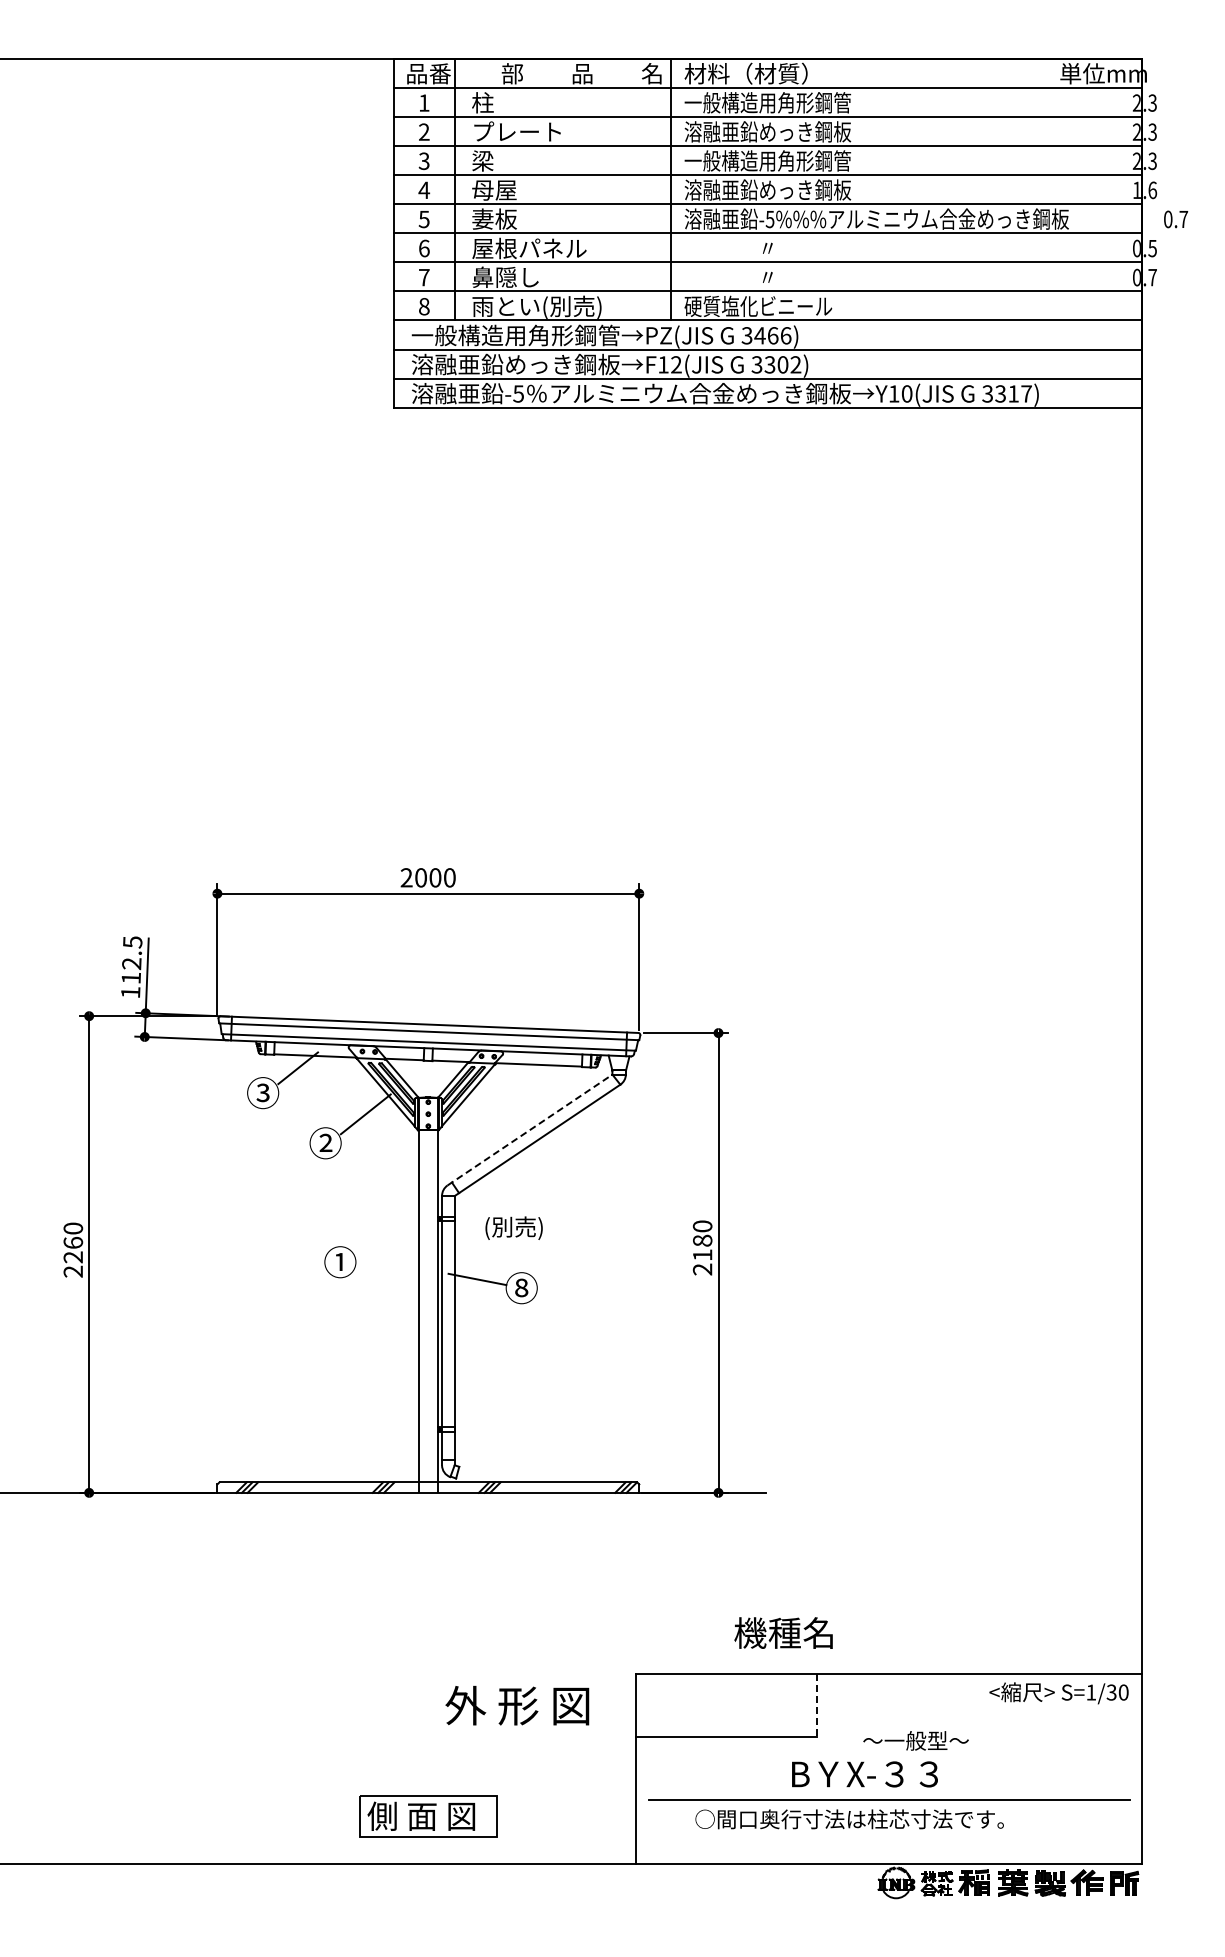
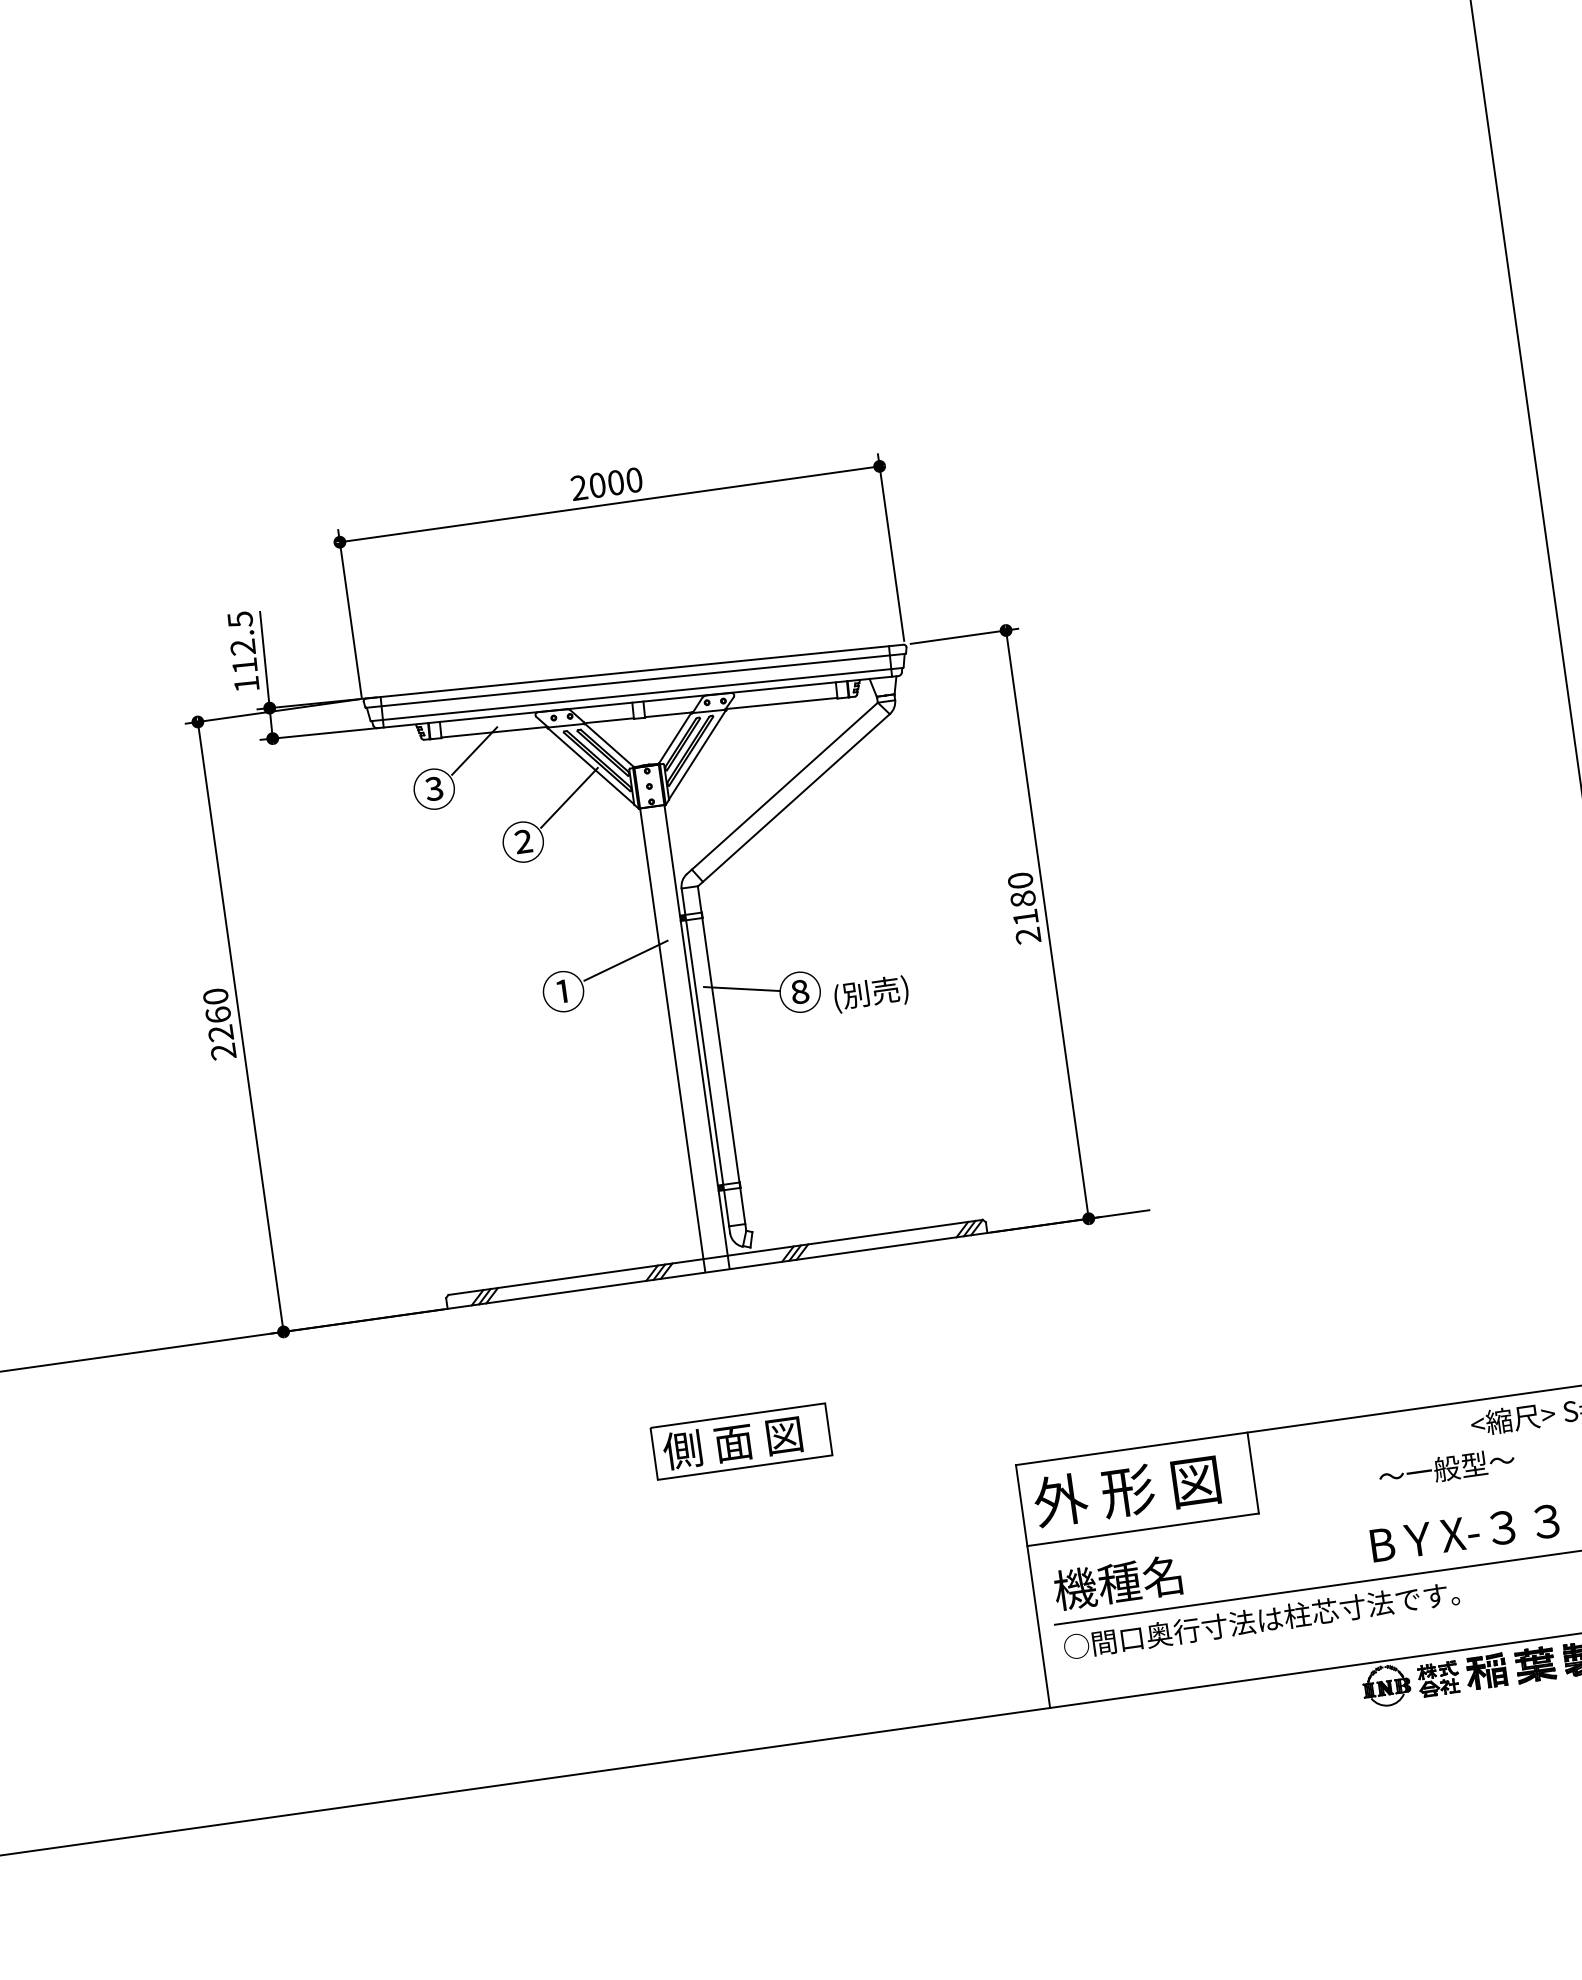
line: (530, 1129) -> (782, 787), dashed -> solid
text: (513, 1227) -> (870, 993), moved
line: (391, 1245) -> (625, 961), added
text: (783, 1632) -> (1117, 1582), moved
text: (517, 1705) -> (1126, 1490), moved
line: (817, 1705) -> (1253, 1472), dashed -> solid
text: (915, 1740) -> (1446, 1468), moved
text: (864, 1774) -> (1464, 1533), moved
part: (428, 1816) -> (741, 1441), moved
text: (849, 1819) -> (1261, 1620), moved

